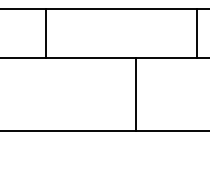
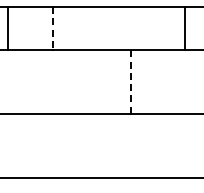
line: (45, 33) -> (52, 28), solid -> dashed
line: (136, 94) -> (131, 81), solid -> dashed

